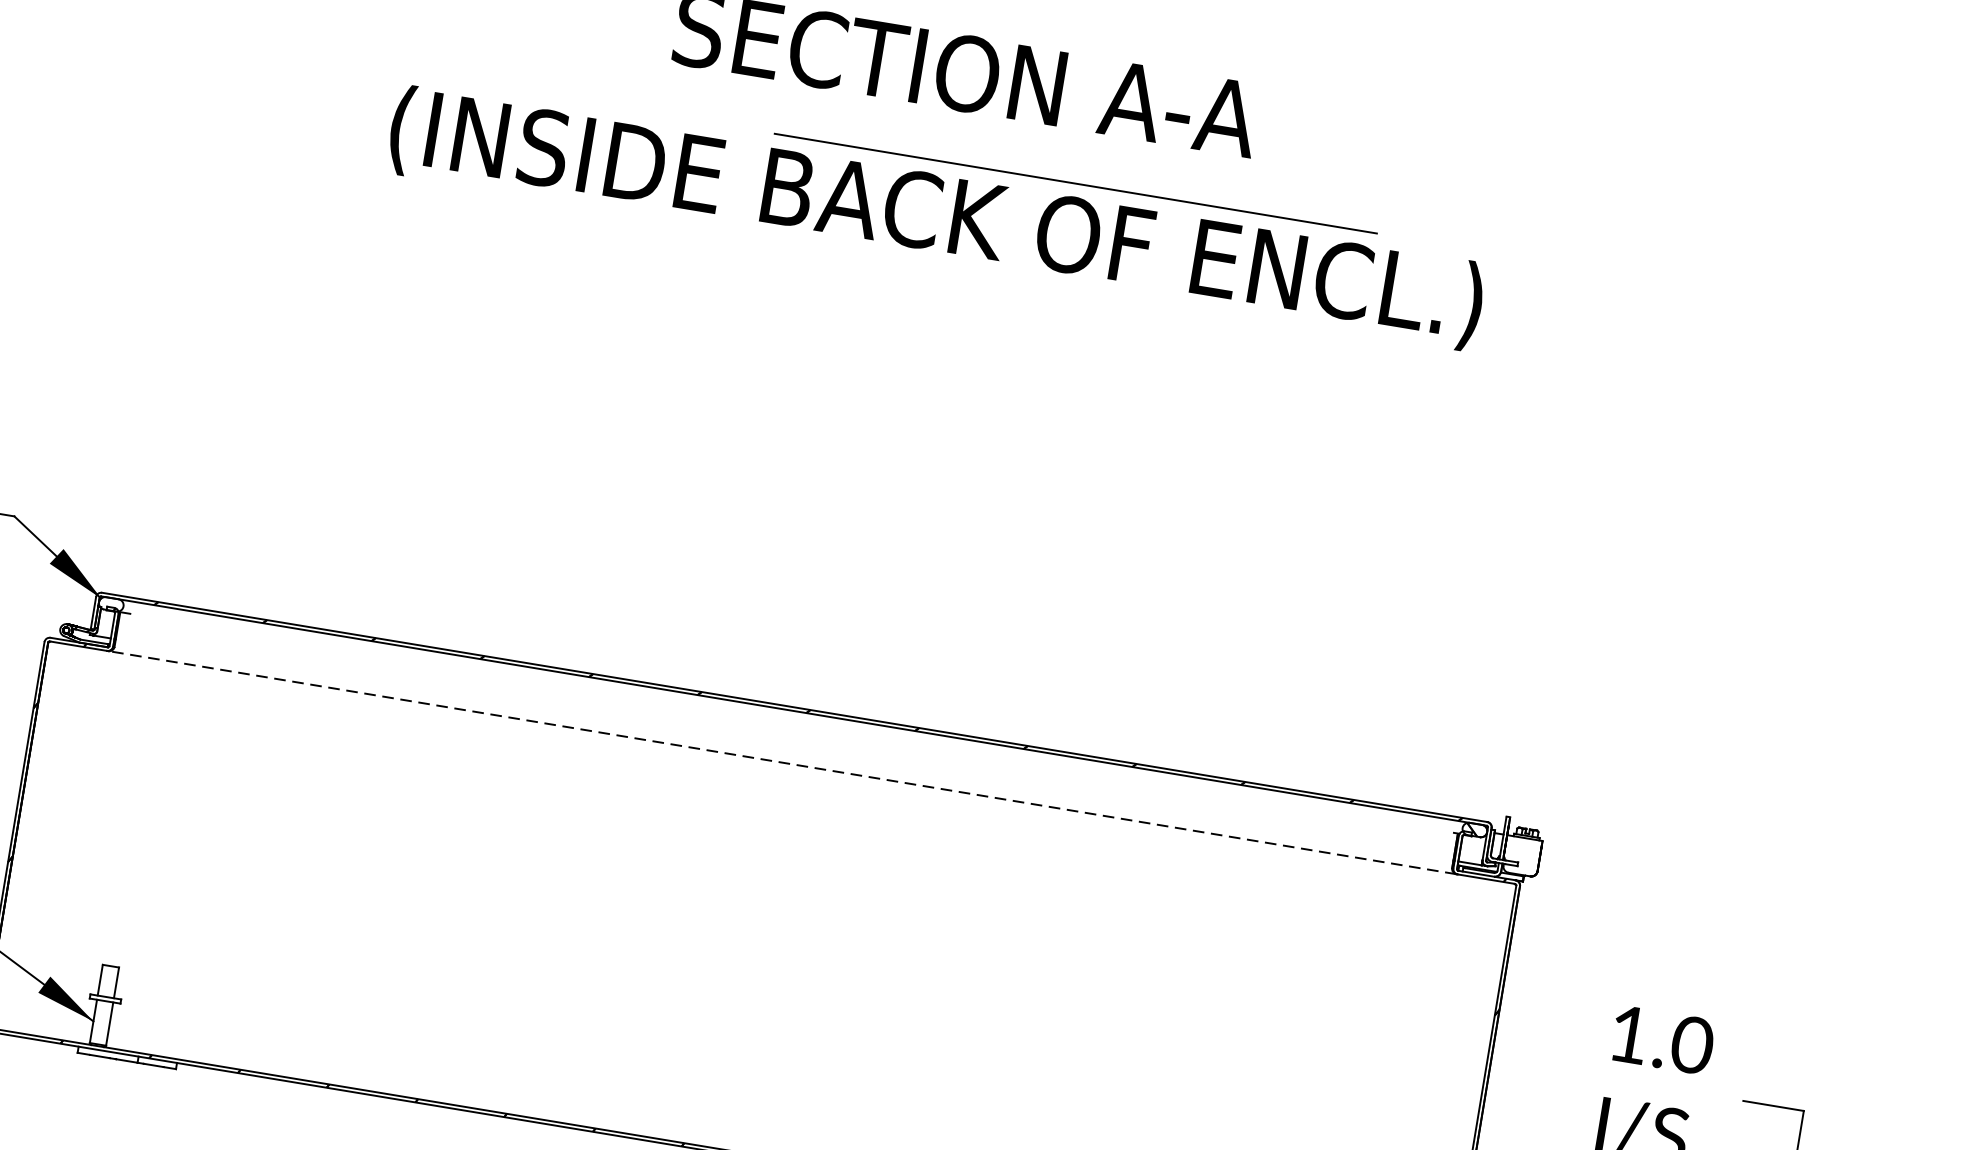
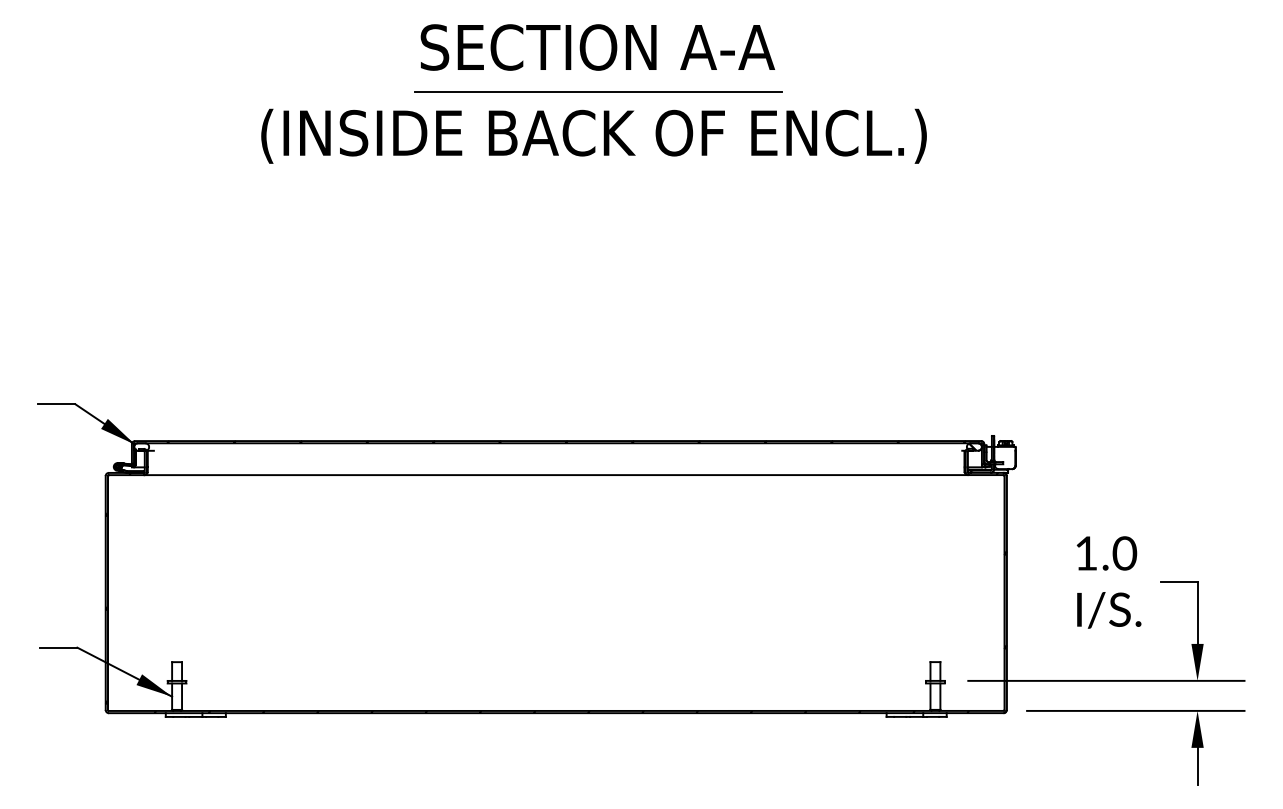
line: (1075, 182) -> (598, 91), moved
line: (782, 763) -> (556, 475), dashed -> solid

